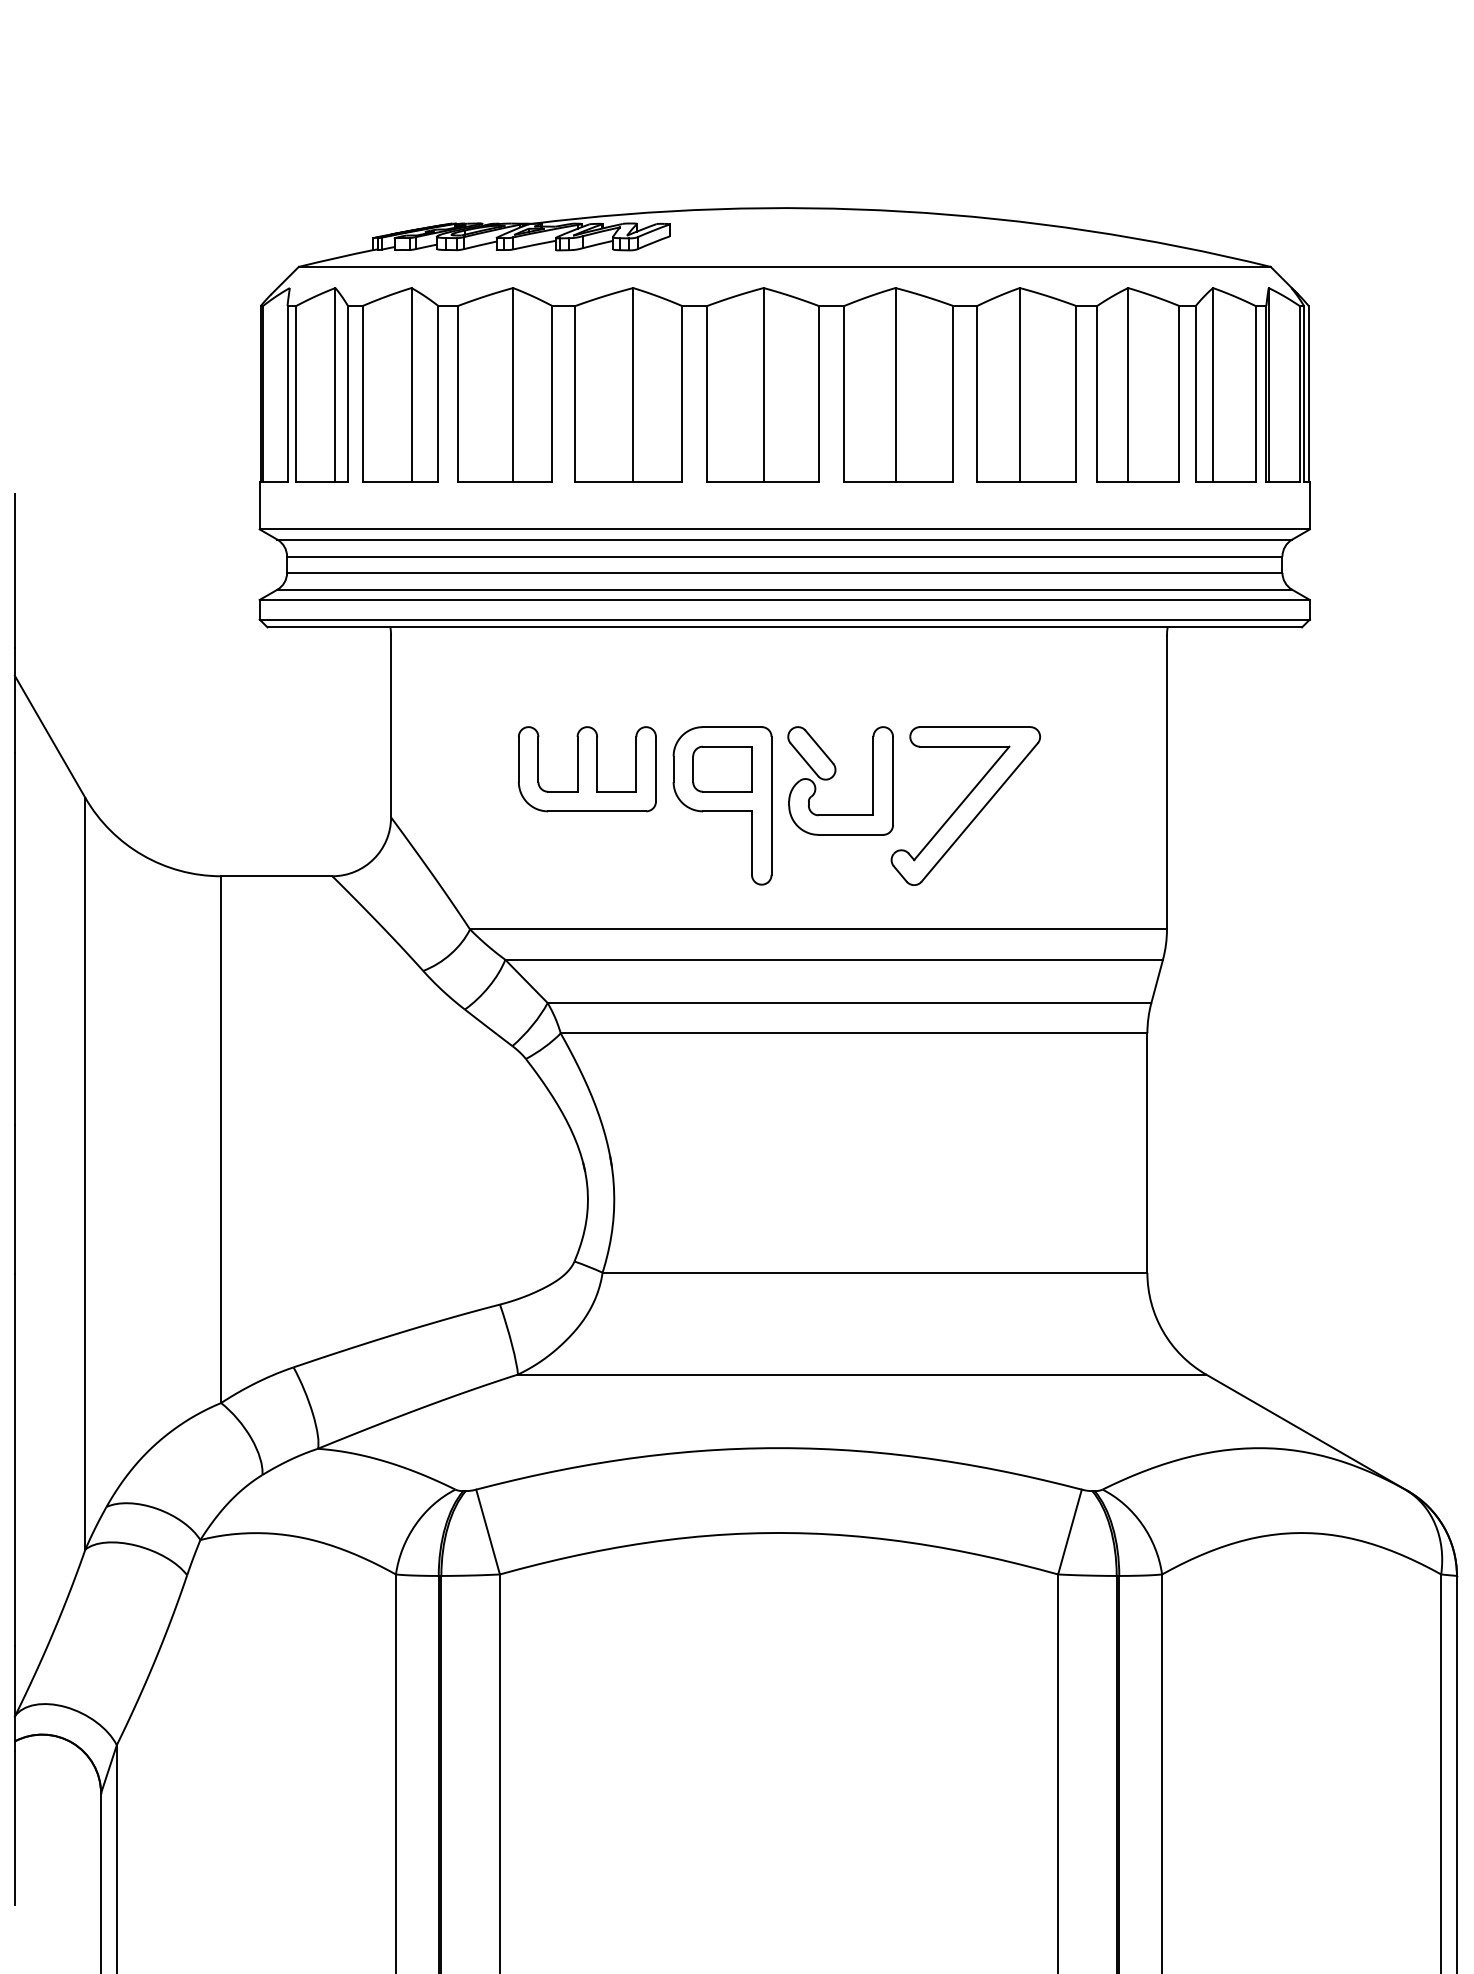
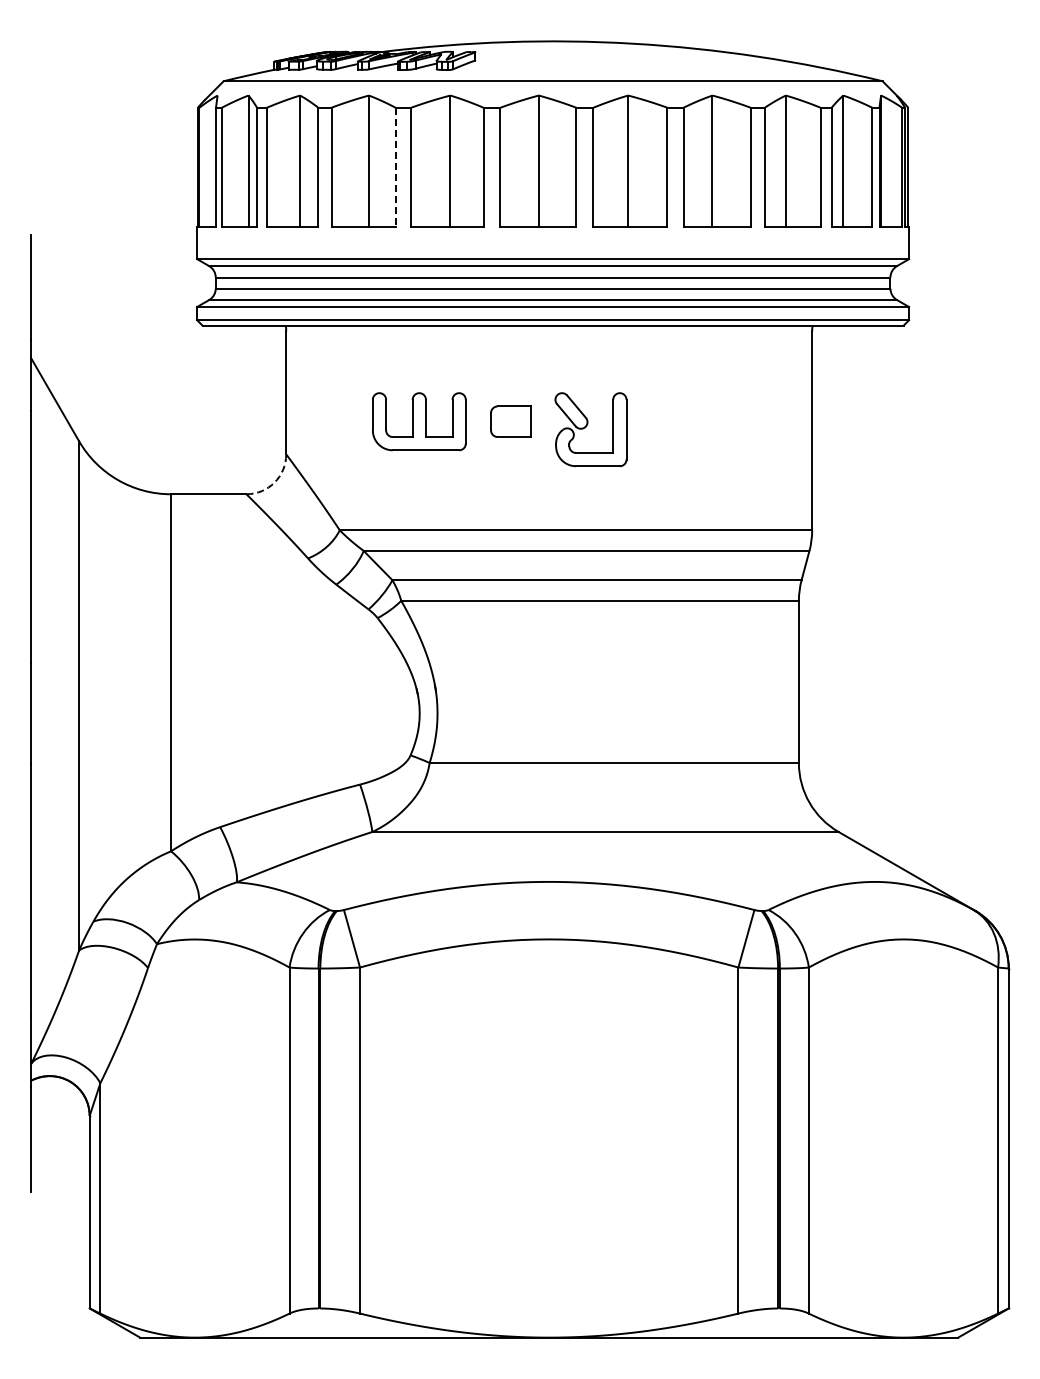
line: (552, 394) -> (395, 167), solid -> dashed
part: (721, 805) -> (510, 446), removed
part: (965, 805) -> (675, 446), removed
arc: (373, 858) -> (274, 482), solid -> dashed

